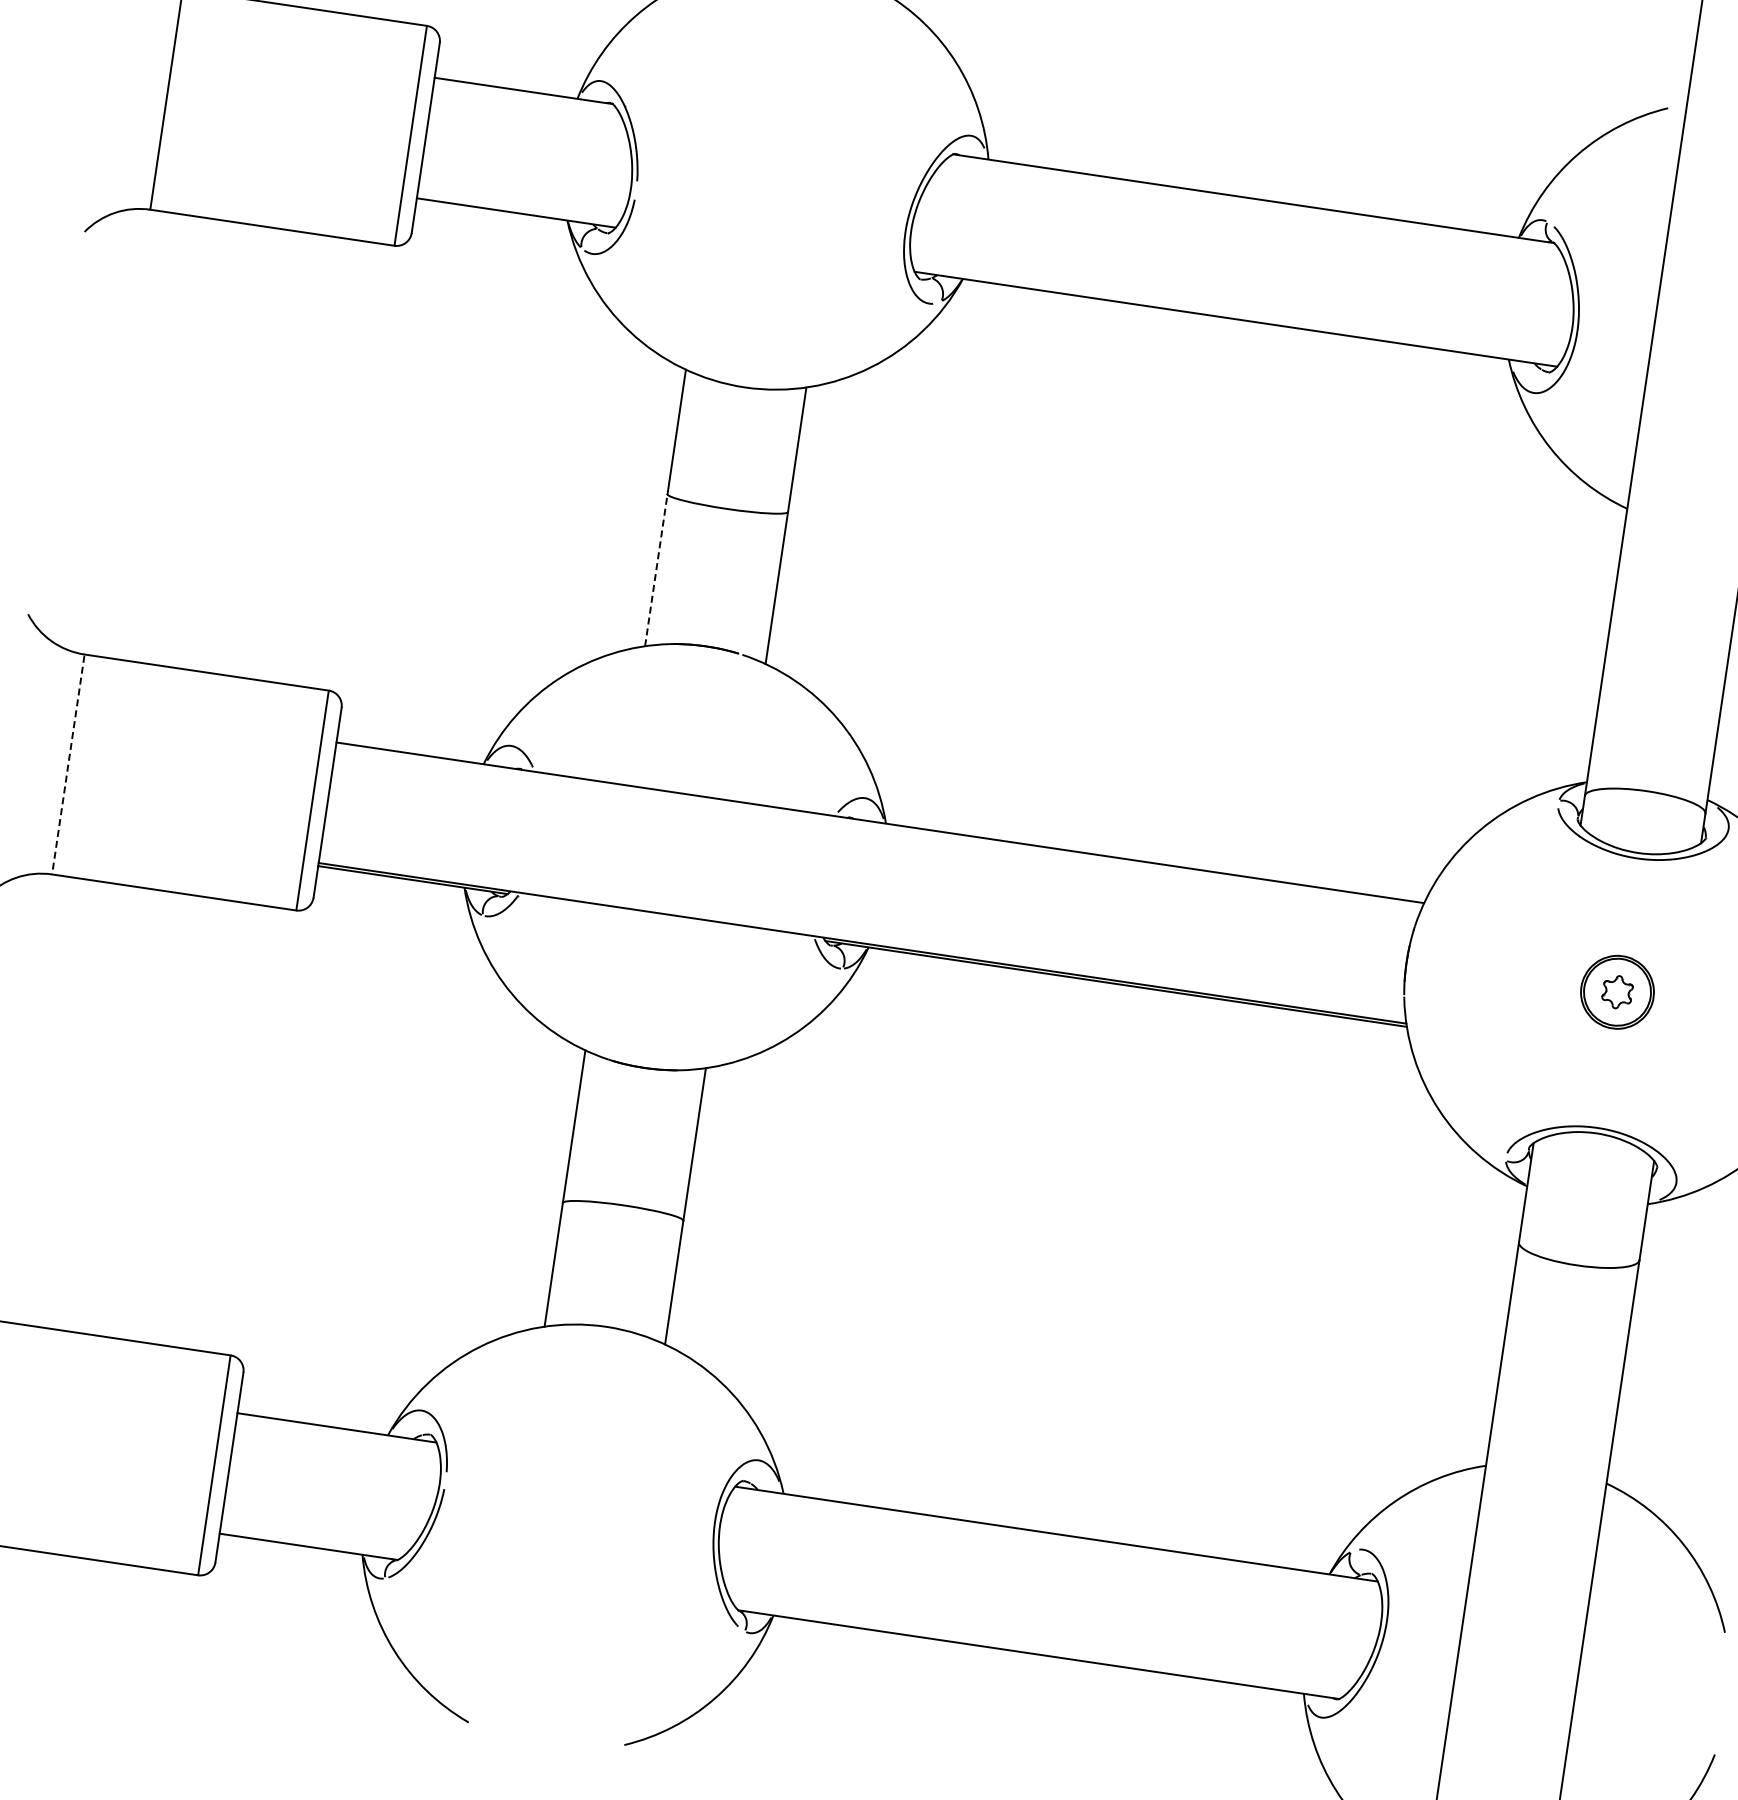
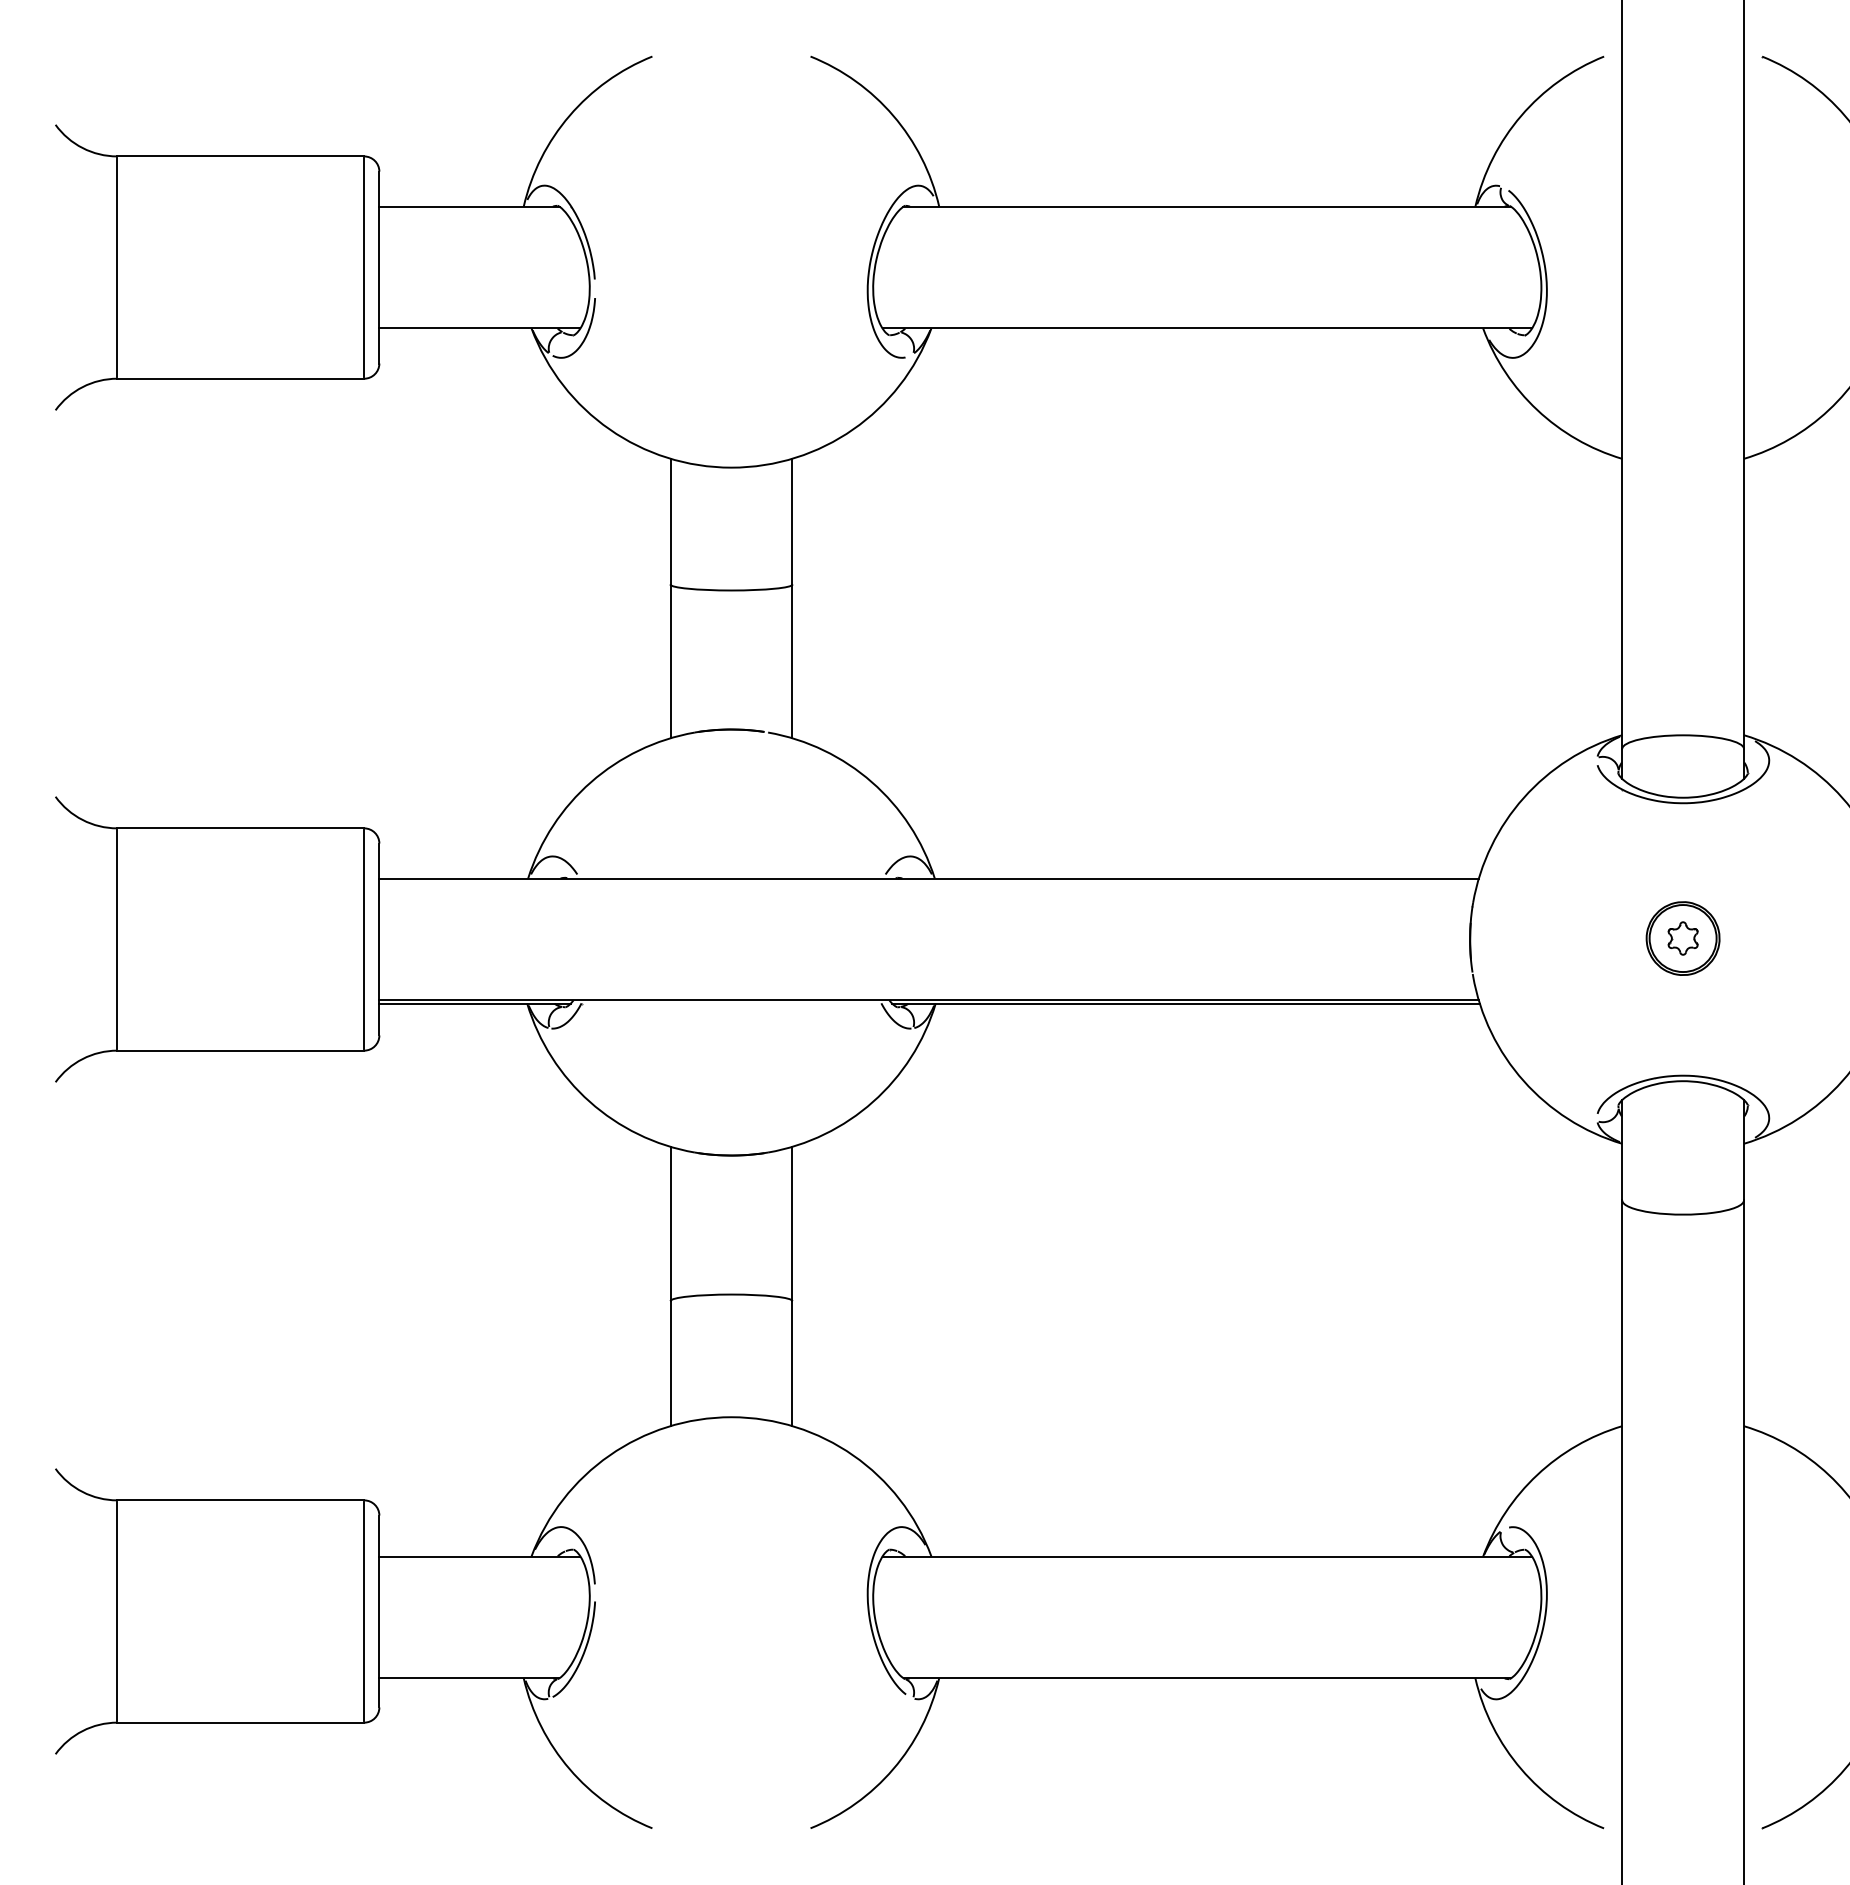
line: (656, 570) -> (670, 661), dashed -> solid
line: (68, 764) -> (117, 939), dashed -> solid

